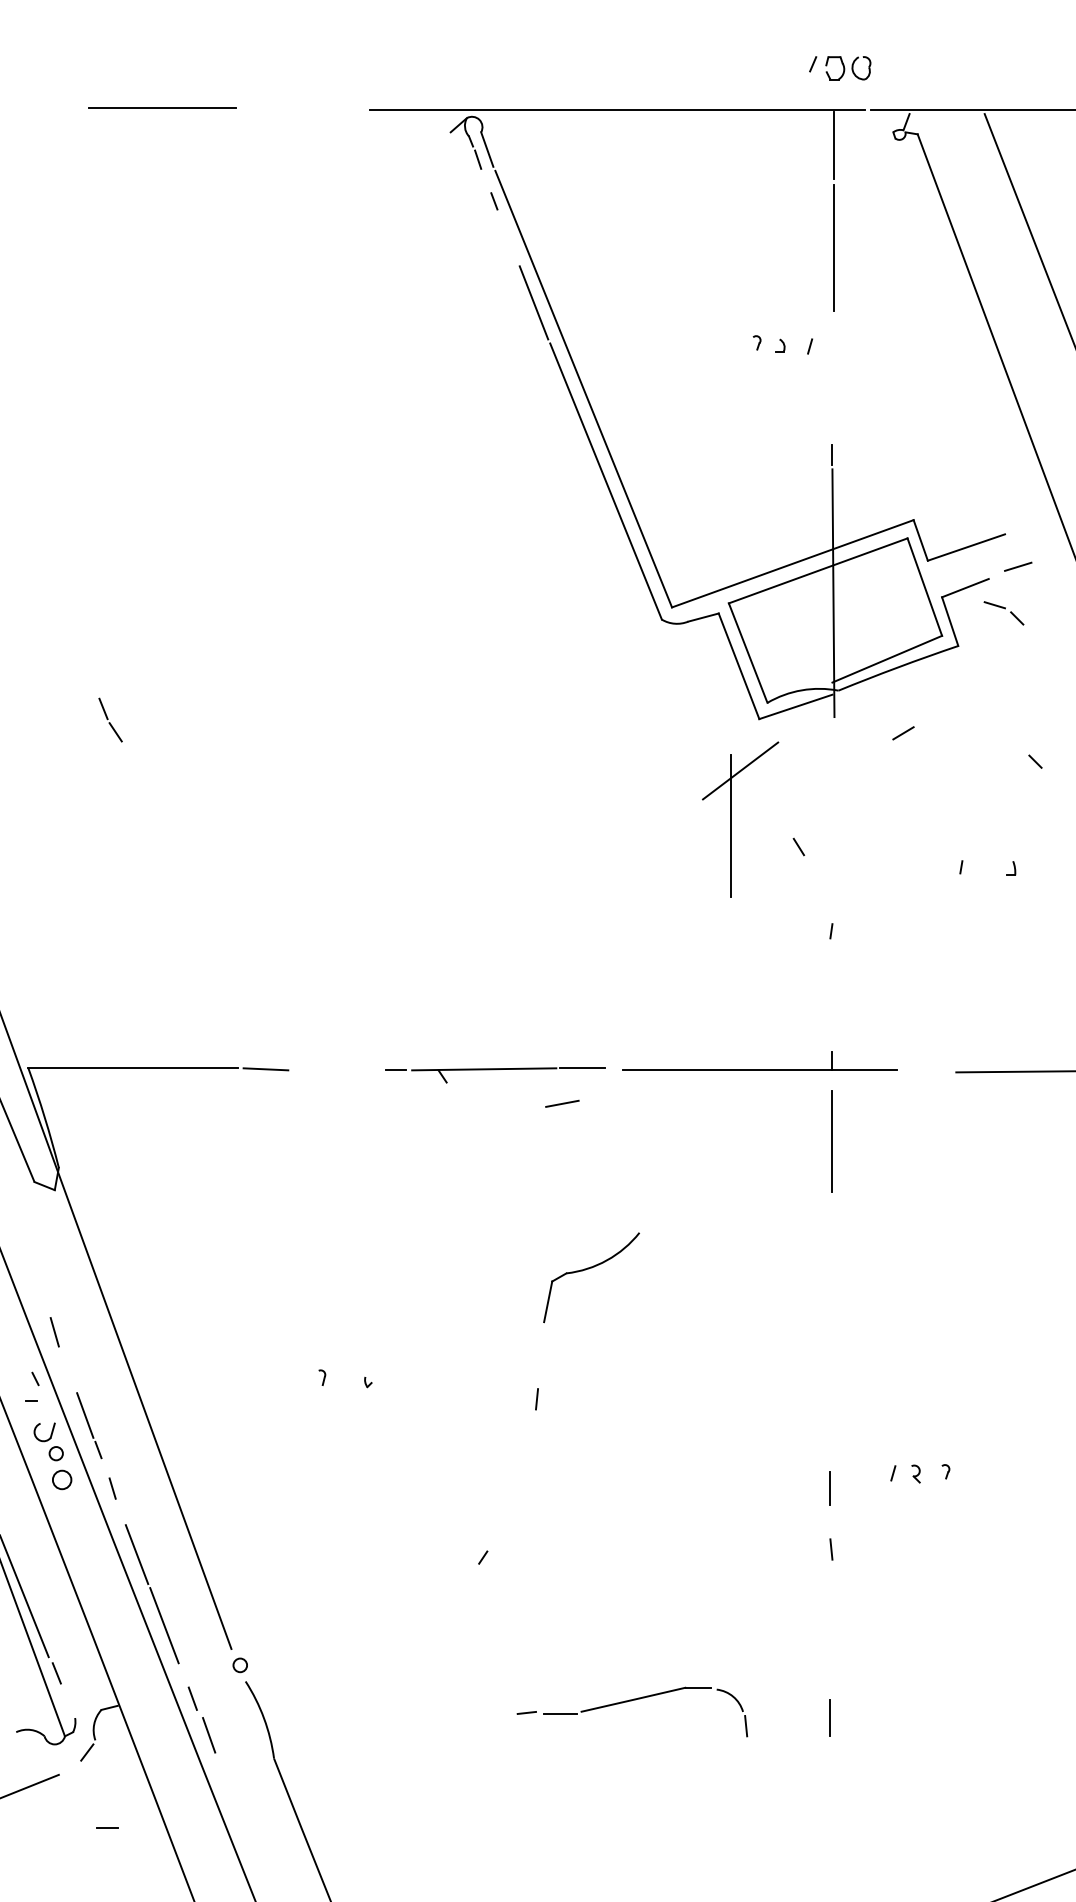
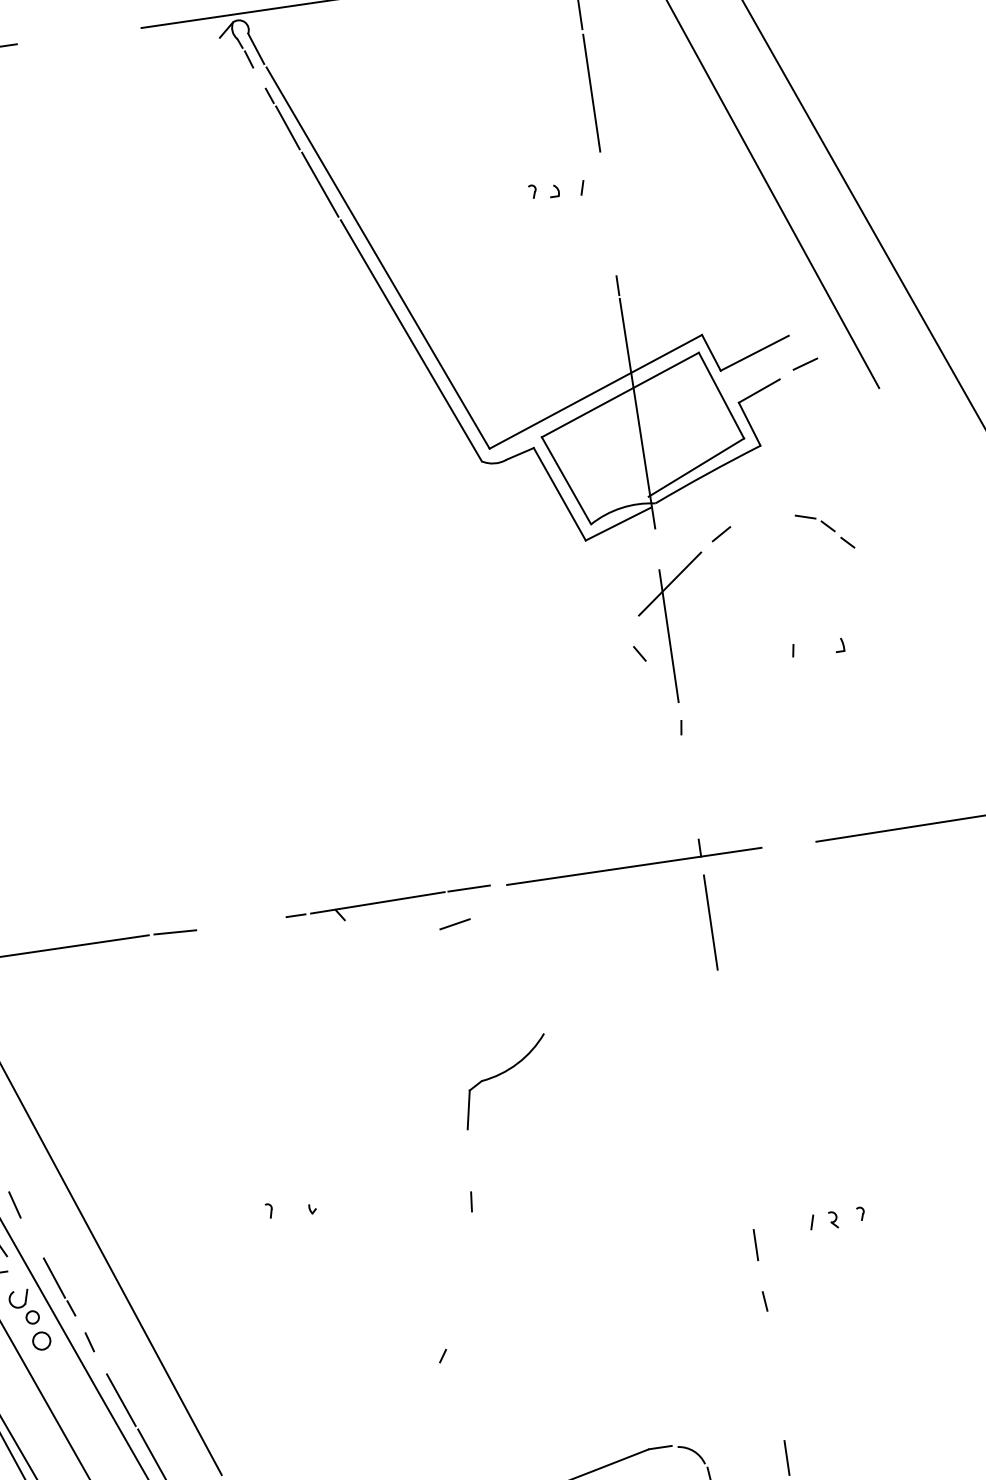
line: (508, 237) -> (287, 127), added
part: (1003, 613) -> (814, 523), moved
part: (731, 819) -> (668, 630), moved

